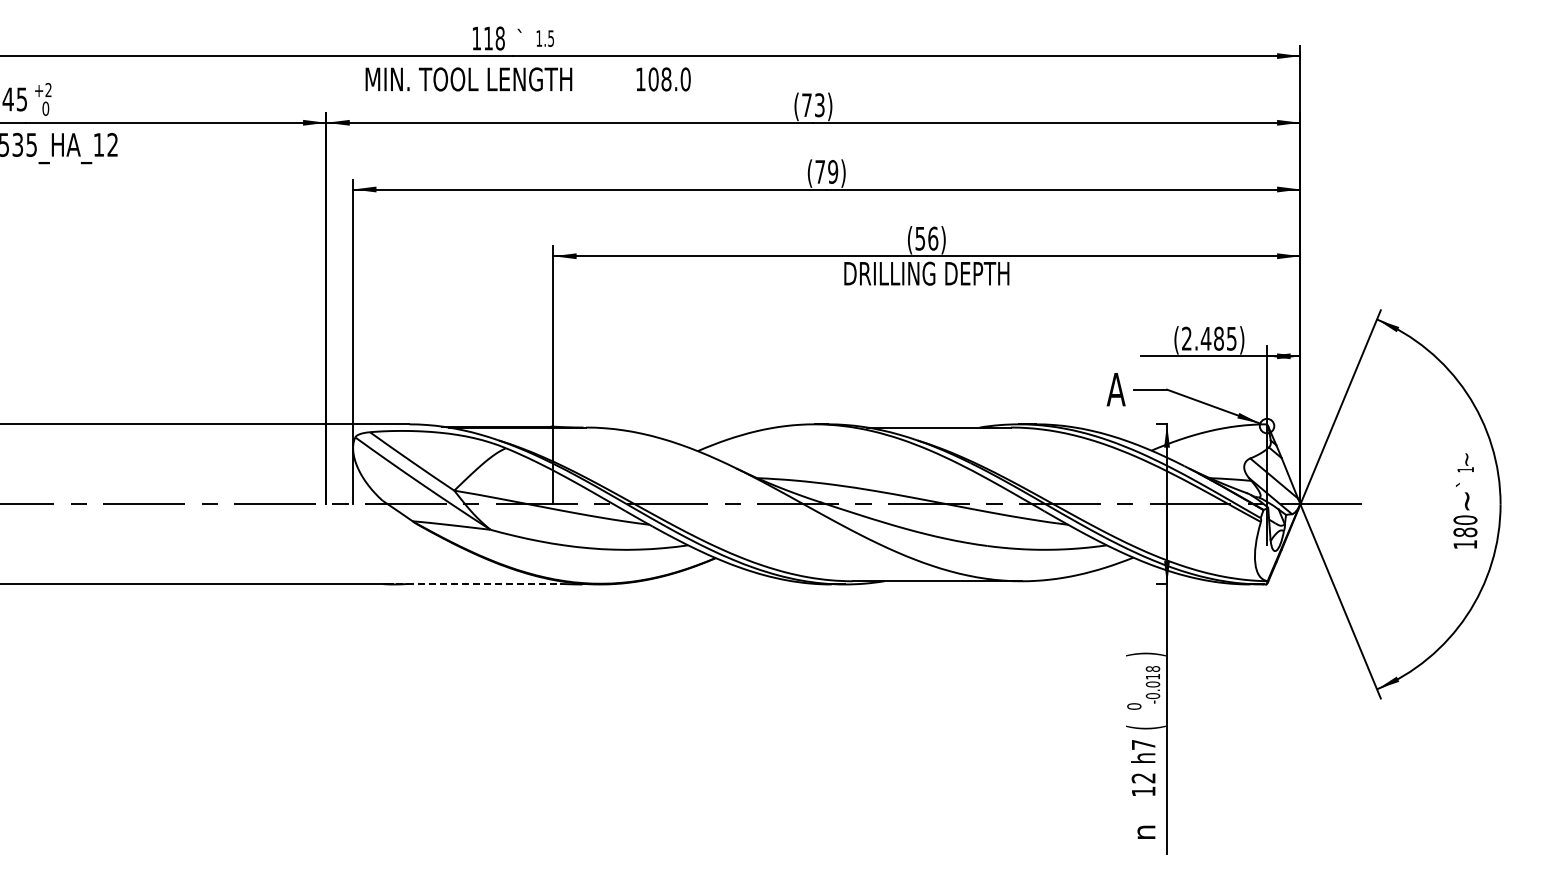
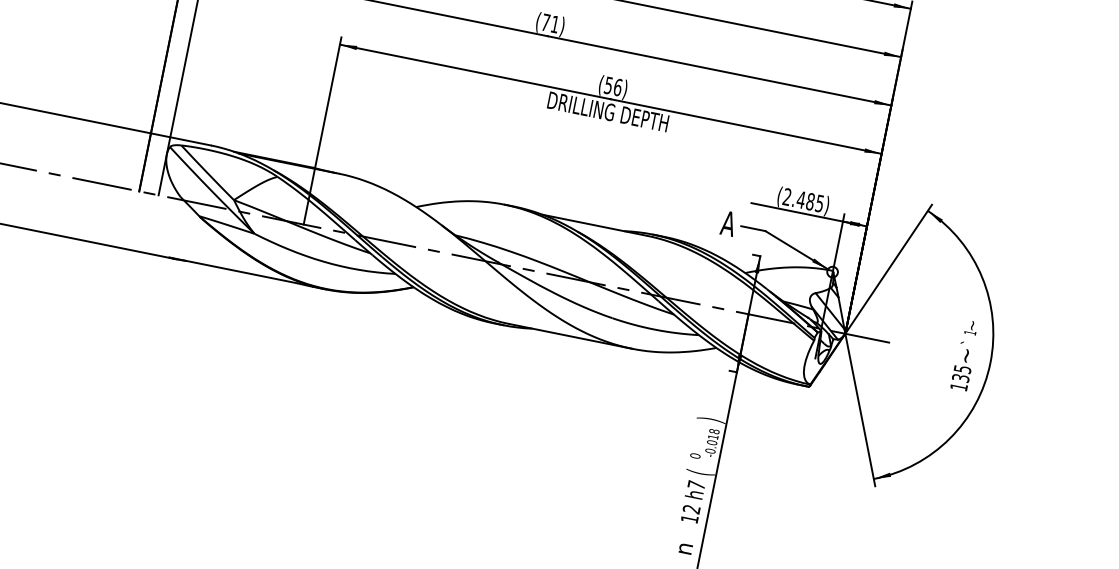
text: (833, 171) -> (555, 24), (79) -> (71)
text: (1465, 526) -> (961, 373), 180 -> 135
line: (472, 583) -> (233, 270), dashed -> solid

